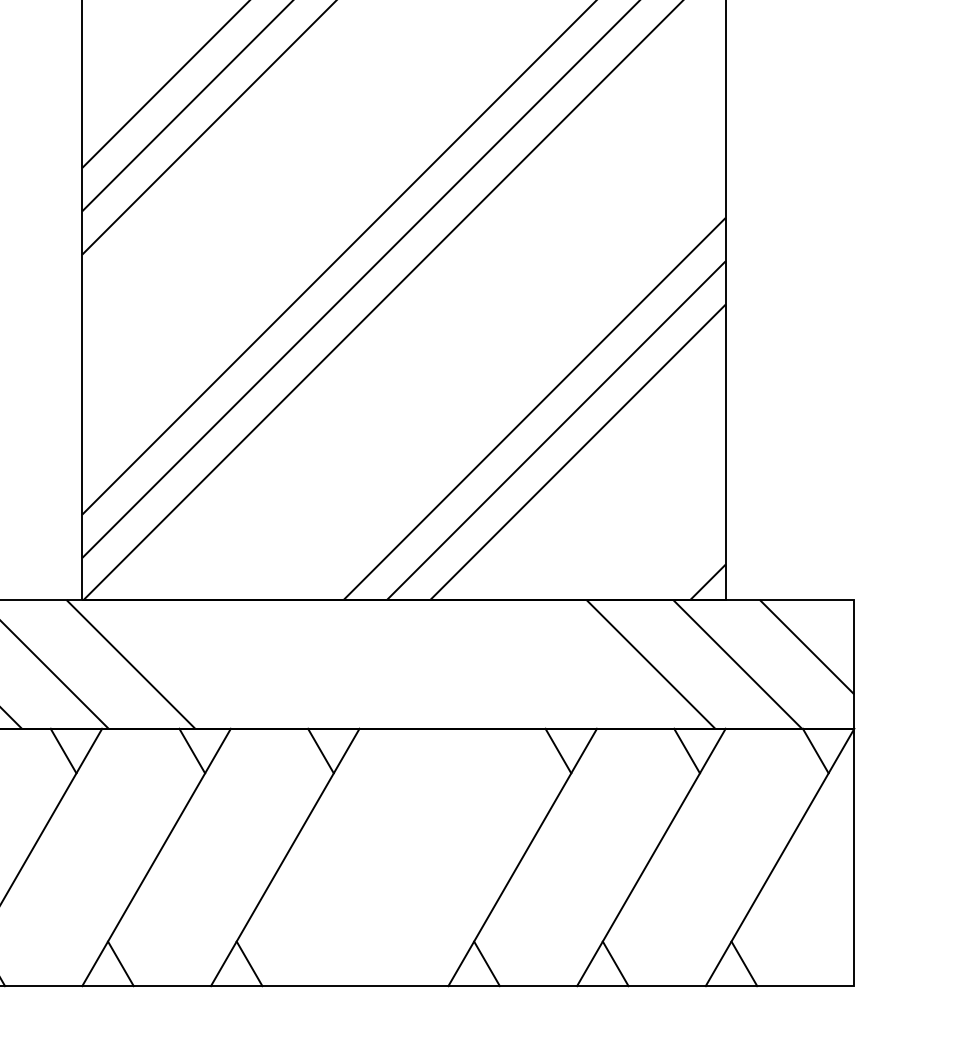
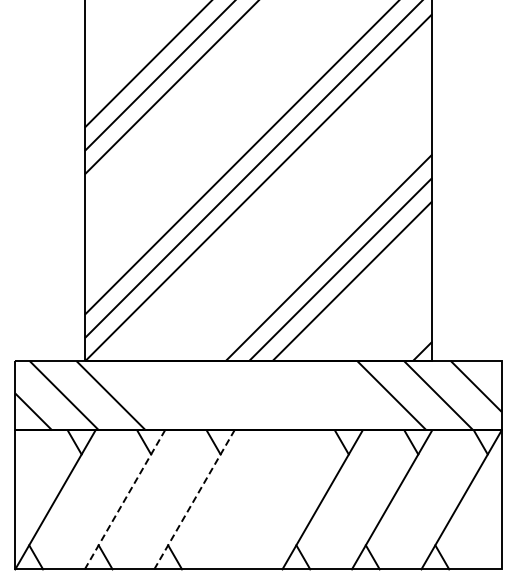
line: (157, 856) -> (125, 499), solid -> dashed
line: (285, 856) -> (194, 499), solid -> dashed

